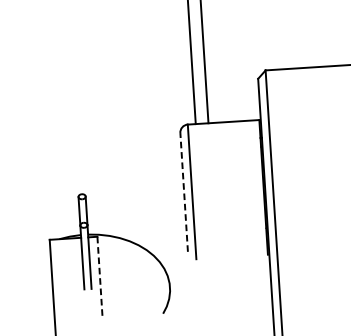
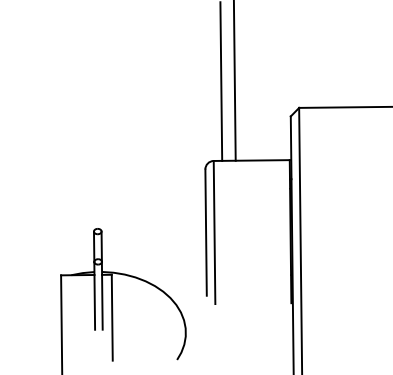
line: (184, 192) -> (206, 232), dashed -> solid
line: (100, 276) -> (112, 317), dashed -> solid

